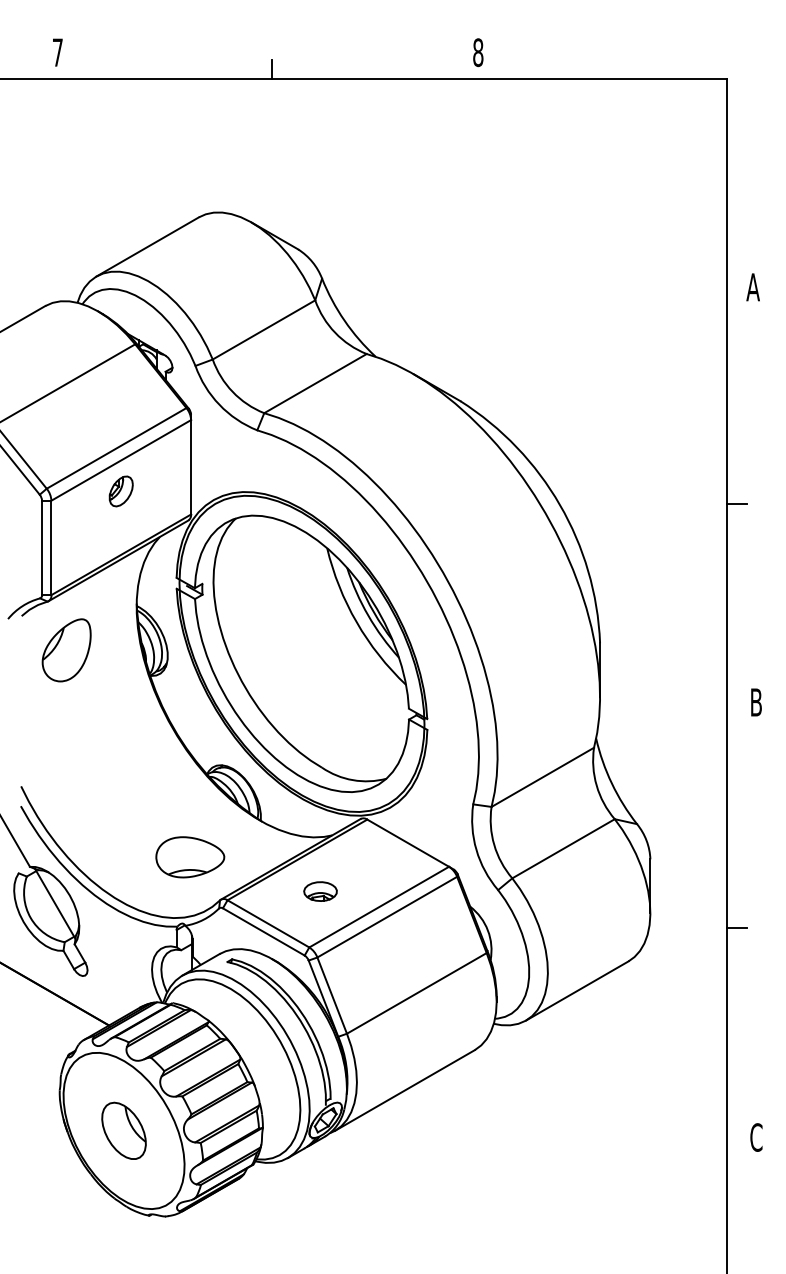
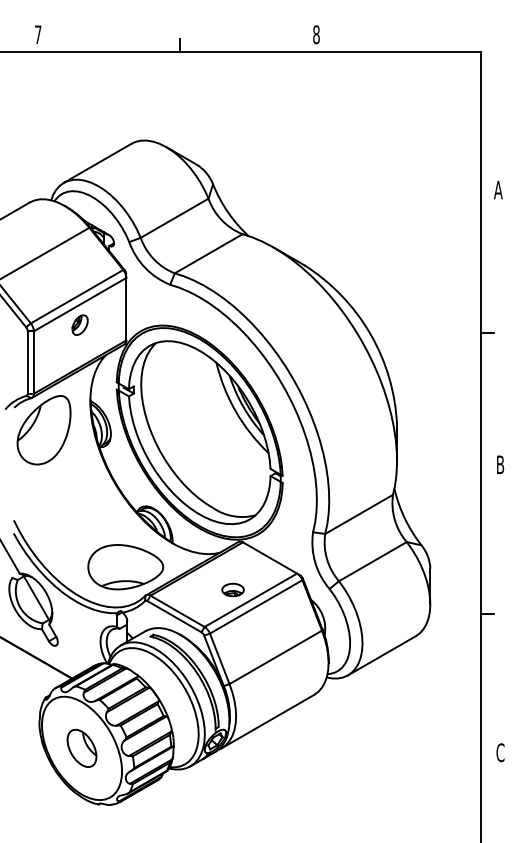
part: (65, 650) -> (43, 430), size x1.67
part: (189, 857) -> (125, 567), size x1.67
part: (319, 890) -> (232, 589), moved

